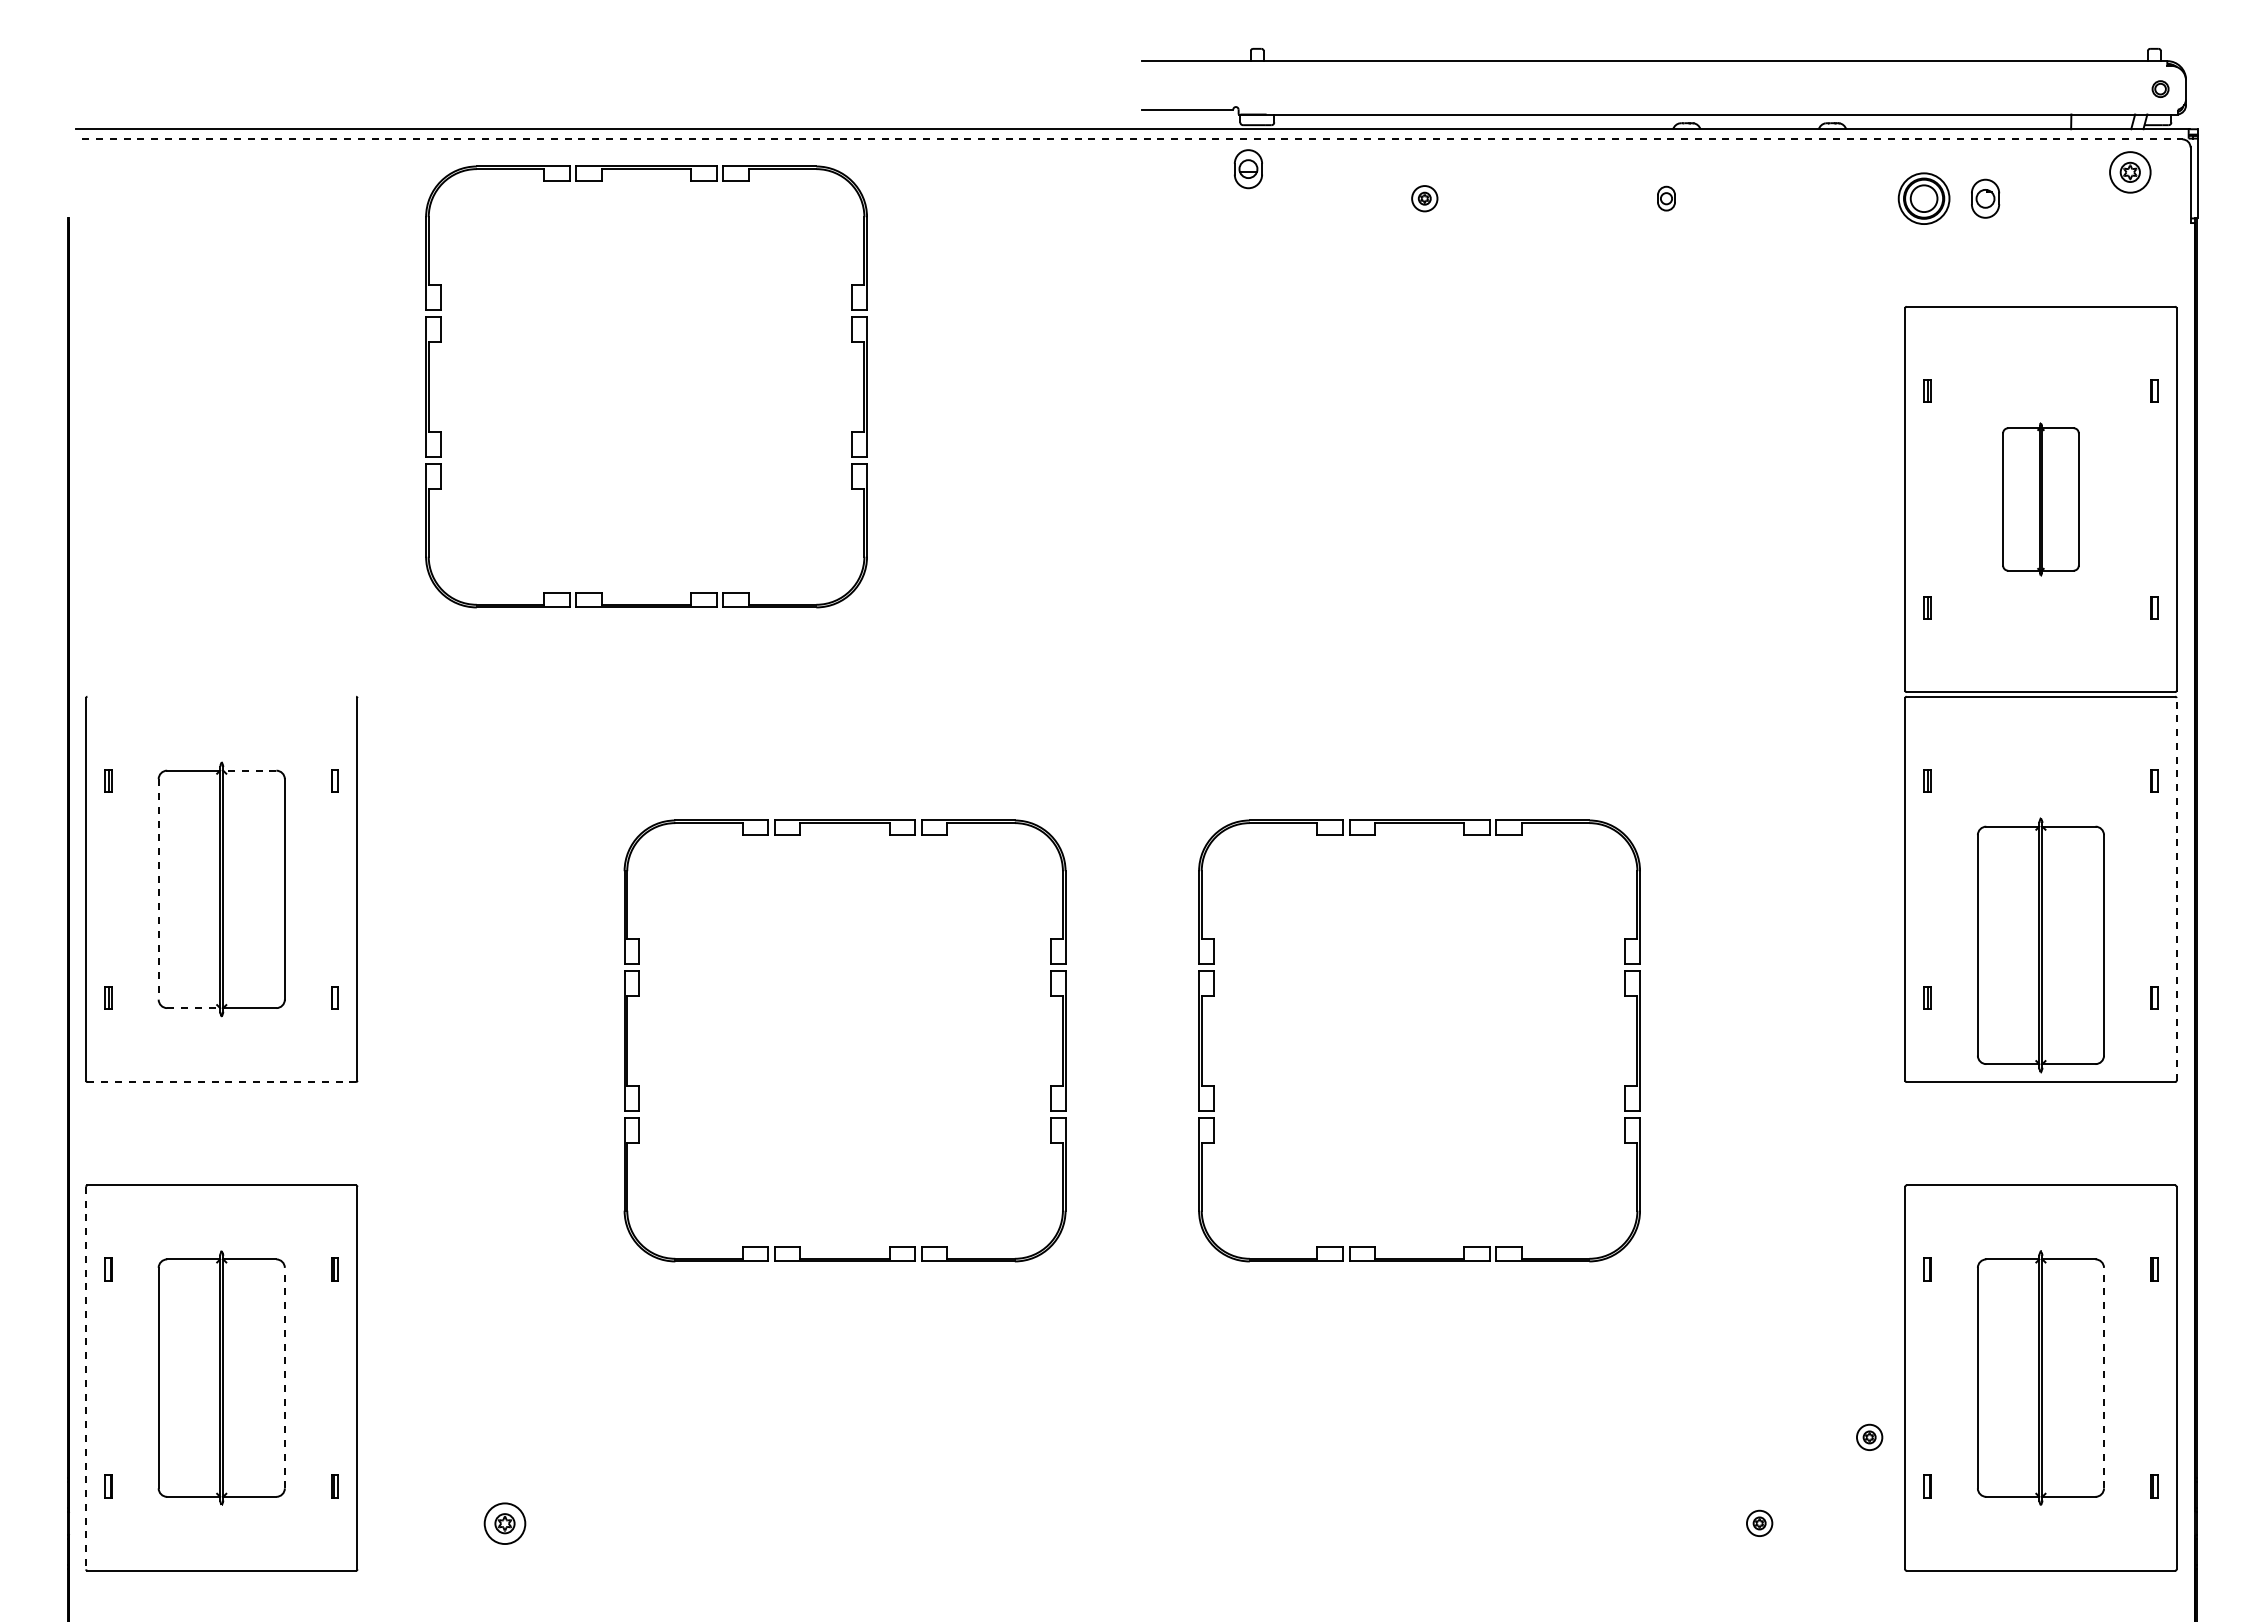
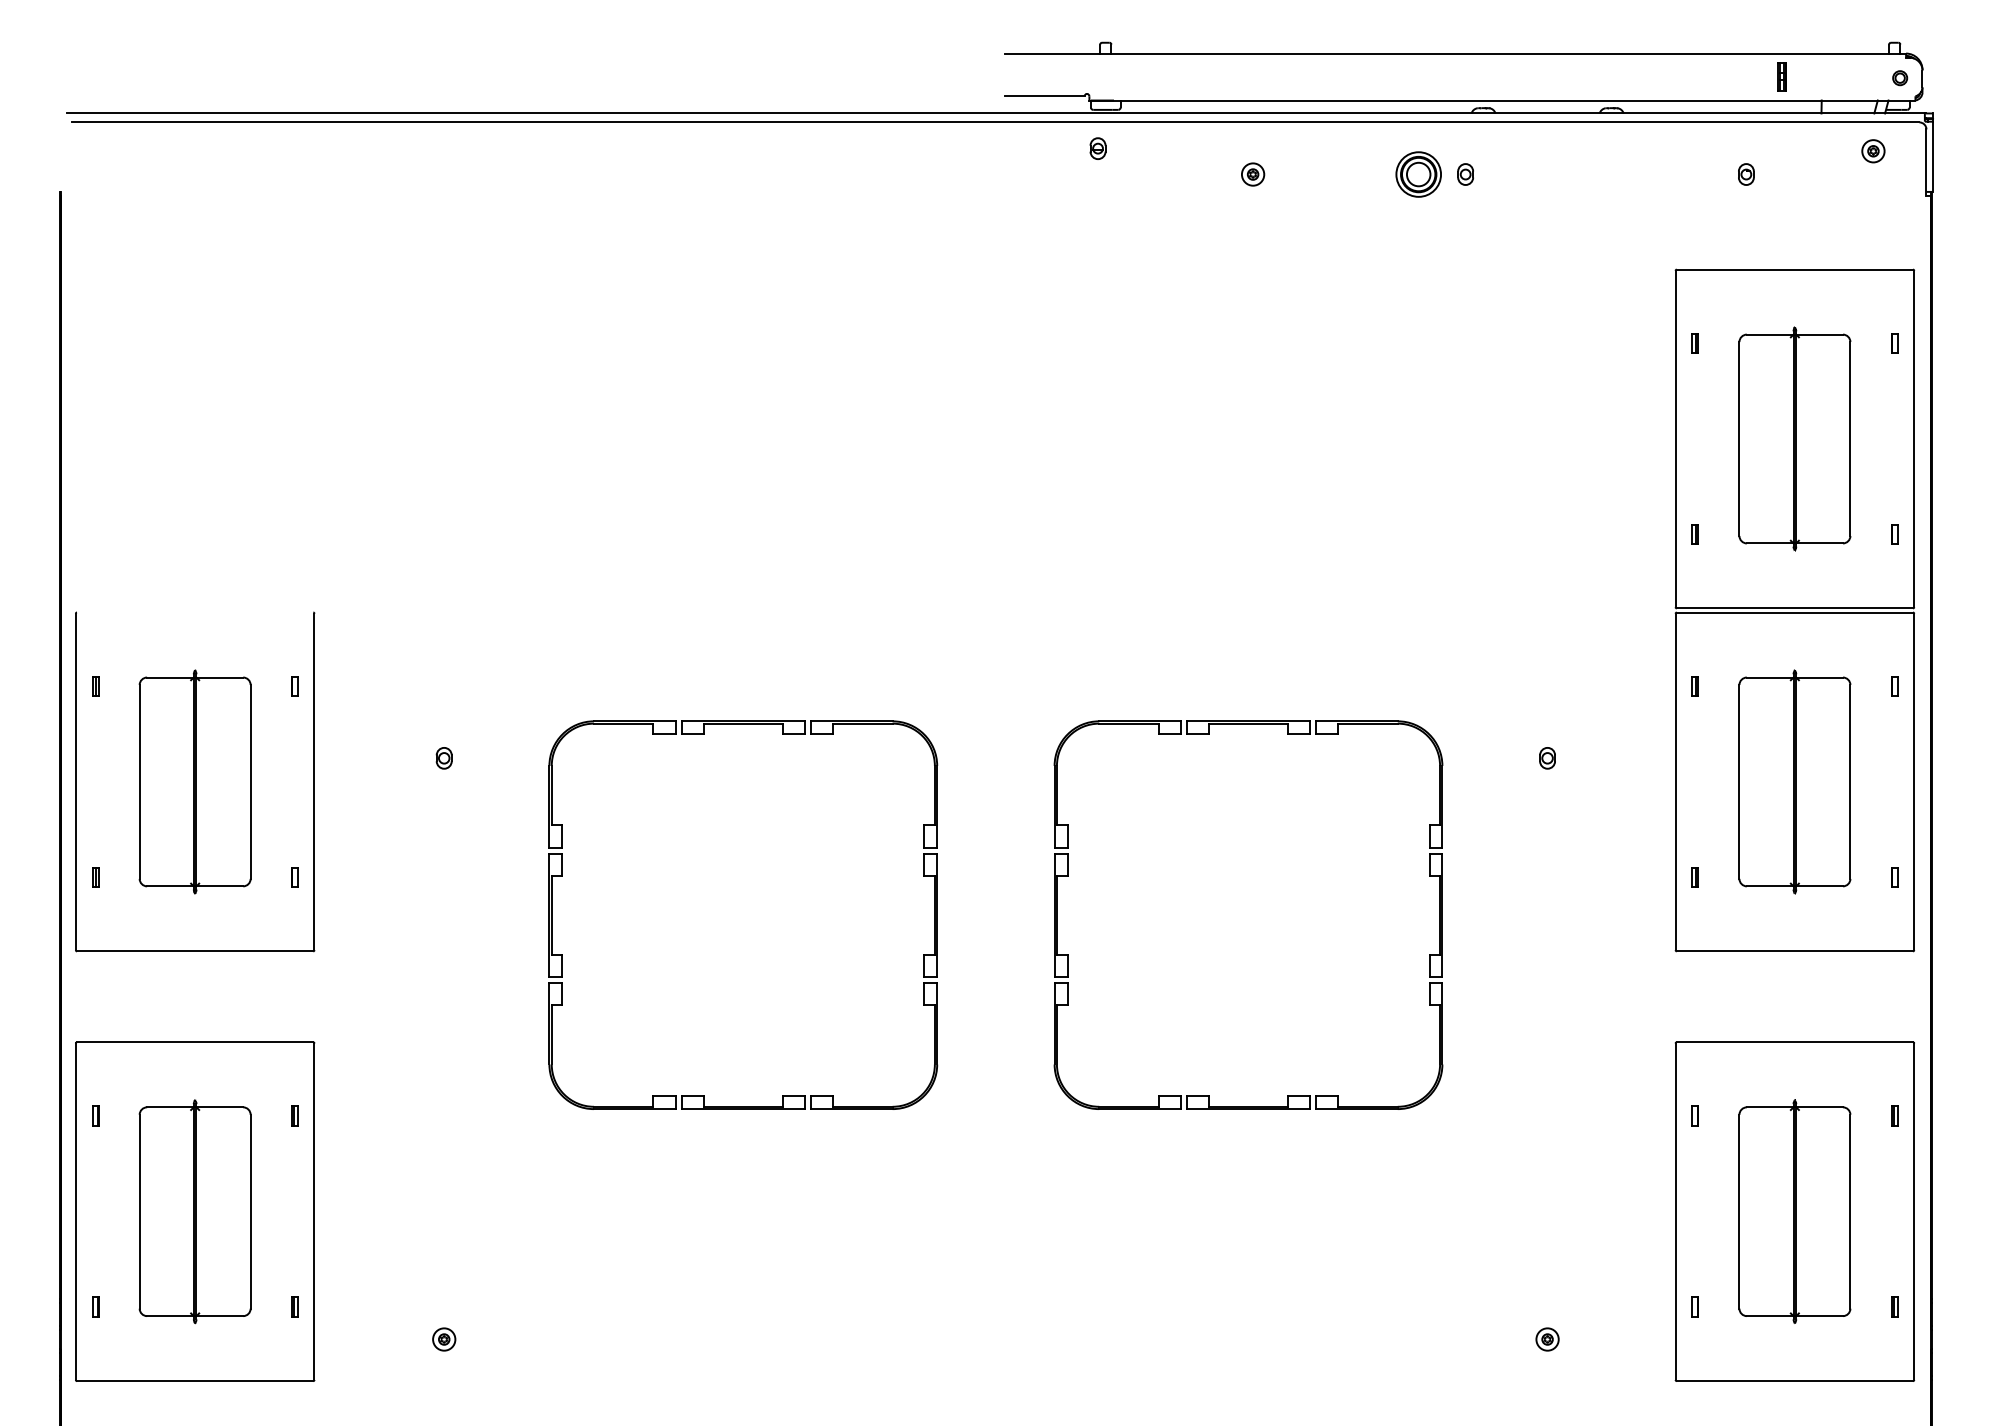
part: (2025, 87) -> (1781, 76), added
line: (1132, 139) -> (996, 122), dashed -> solid
part: (1248, 169) -> (1098, 148), size x0.62
part: (2129, 171) -> (1872, 150), size x0.62
part: (602, 181) -> (529, 159), removed
part: (1923, 198) -> (1418, 174), moved
part: (1985, 198) -> (1746, 174), size x0.62
part: (2040, 499) -> (1794, 439), size x1.67
line: (249, 770) -> (219, 677), dashed -> solid
part: (504, 862) -> (443, 758), added
part: (1759, 862) -> (1547, 758), added
line: (2176, 888) -> (1914, 781), dashed -> solid
line: (158, 889) -> (139, 782), dashed -> solid
part: (2040, 945) -> (1794, 782), moved
line: (193, 1008) -> (170, 886), dashed -> solid
line: (222, 1082) -> (195, 951), dashed -> solid
line: (284, 1377) -> (250, 1211), dashed -> solid
line: (2104, 1377) -> (1850, 1211), dashed -> solid
line: (86, 1378) -> (76, 1212), dashed -> solid
part: (1869, 1436) -> (1644, 1263), removed
part: (504, 1522) -> (443, 1338), size x0.62

